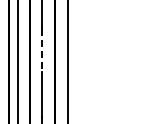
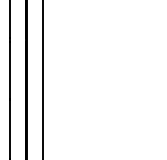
line: (42, 51) -> (9, 71), dashed -> solid

